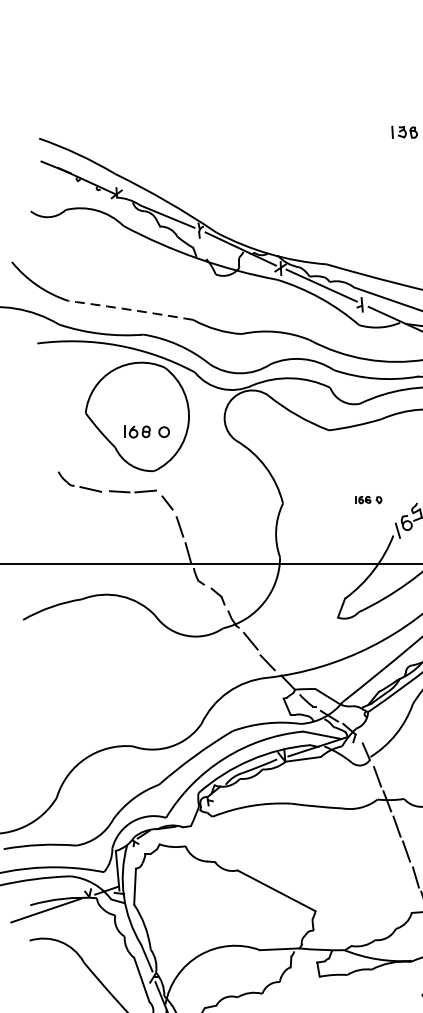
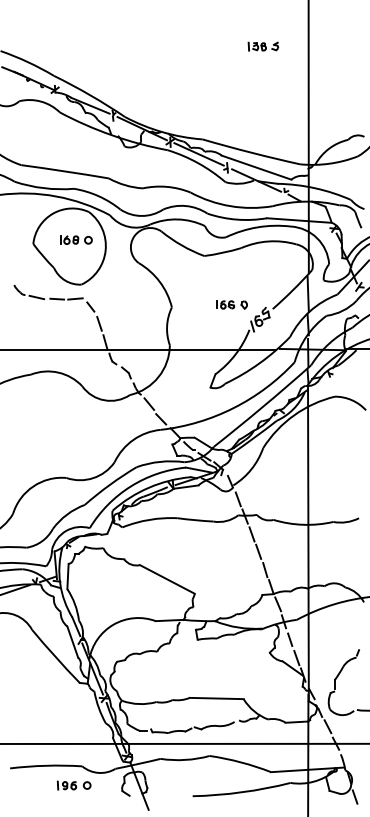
arc: (131, 310) -> (65, 171), dashed -> solid
part: (147, 431) -> (76, 239), moved
part: (367, 499) -> (231, 304), size x1.67

